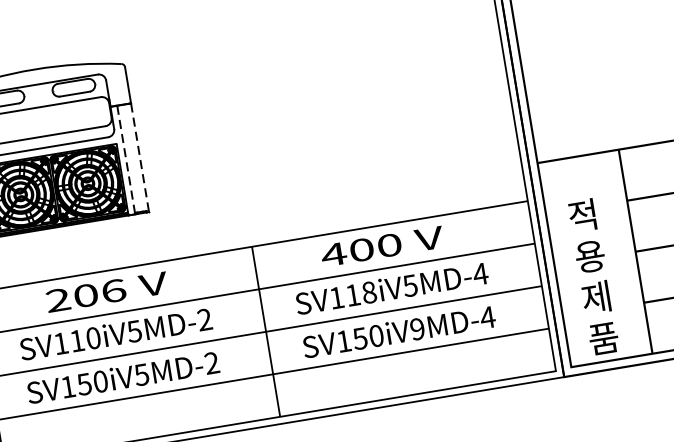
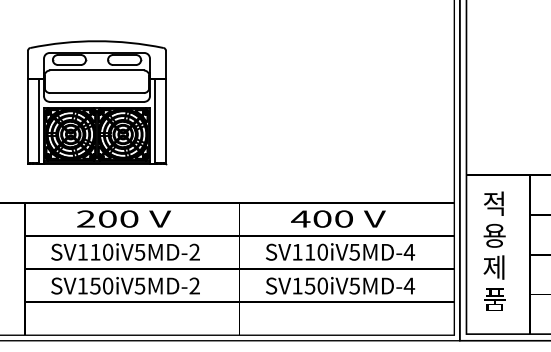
line: (139, 158) -> (165, 121), dashed -> solid
line: (126, 160) -> (155, 121), dashed -> solid
text: (593, 275) -> (494, 250), moved
text: (113, 290) -> (129, 218), 206 -> 200
text: (369, 292) -> (322, 252), SV118iV5MD-4 -> SV110iV5MD-4
text: (417, 328) -> (354, 285), SV150iV9MD-4 -> SV150iV5MD-4

